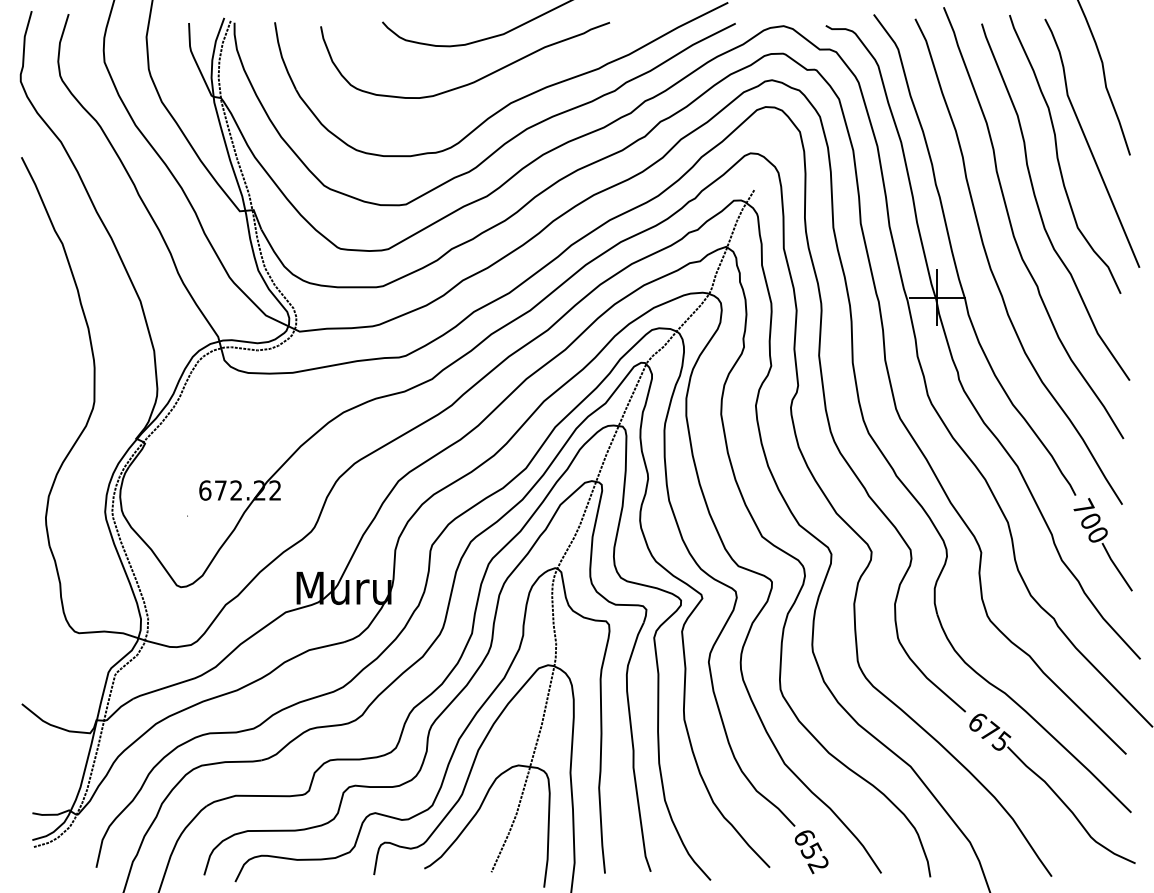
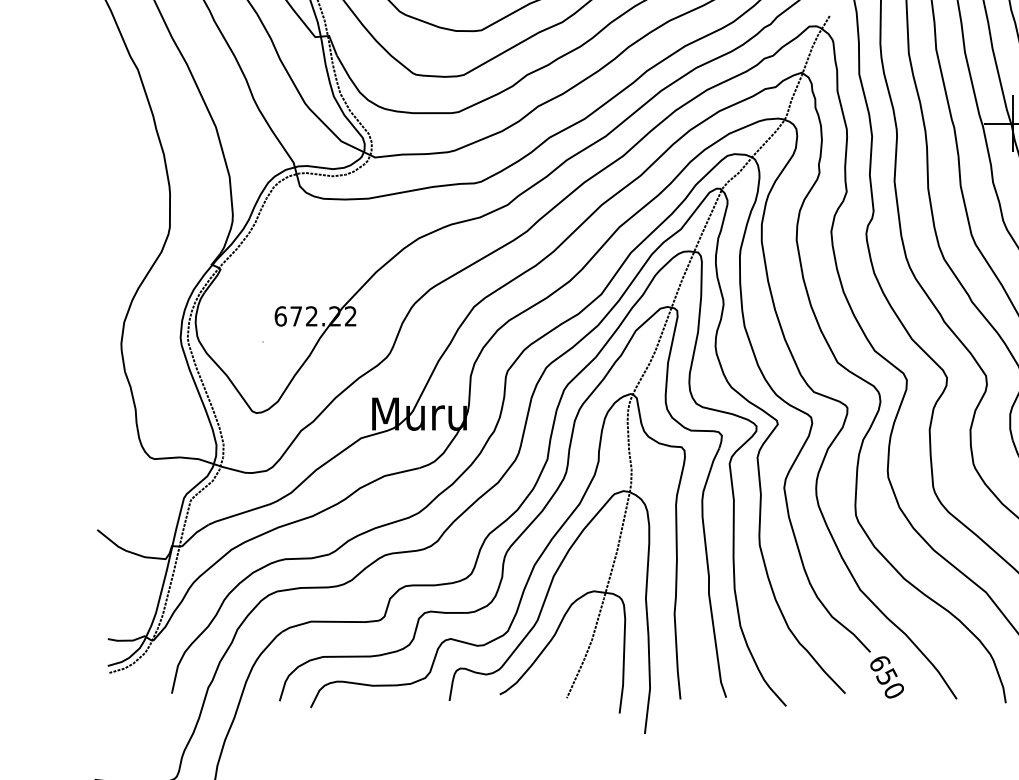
text: (817, 864) -> (892, 690), 652 -> 650

